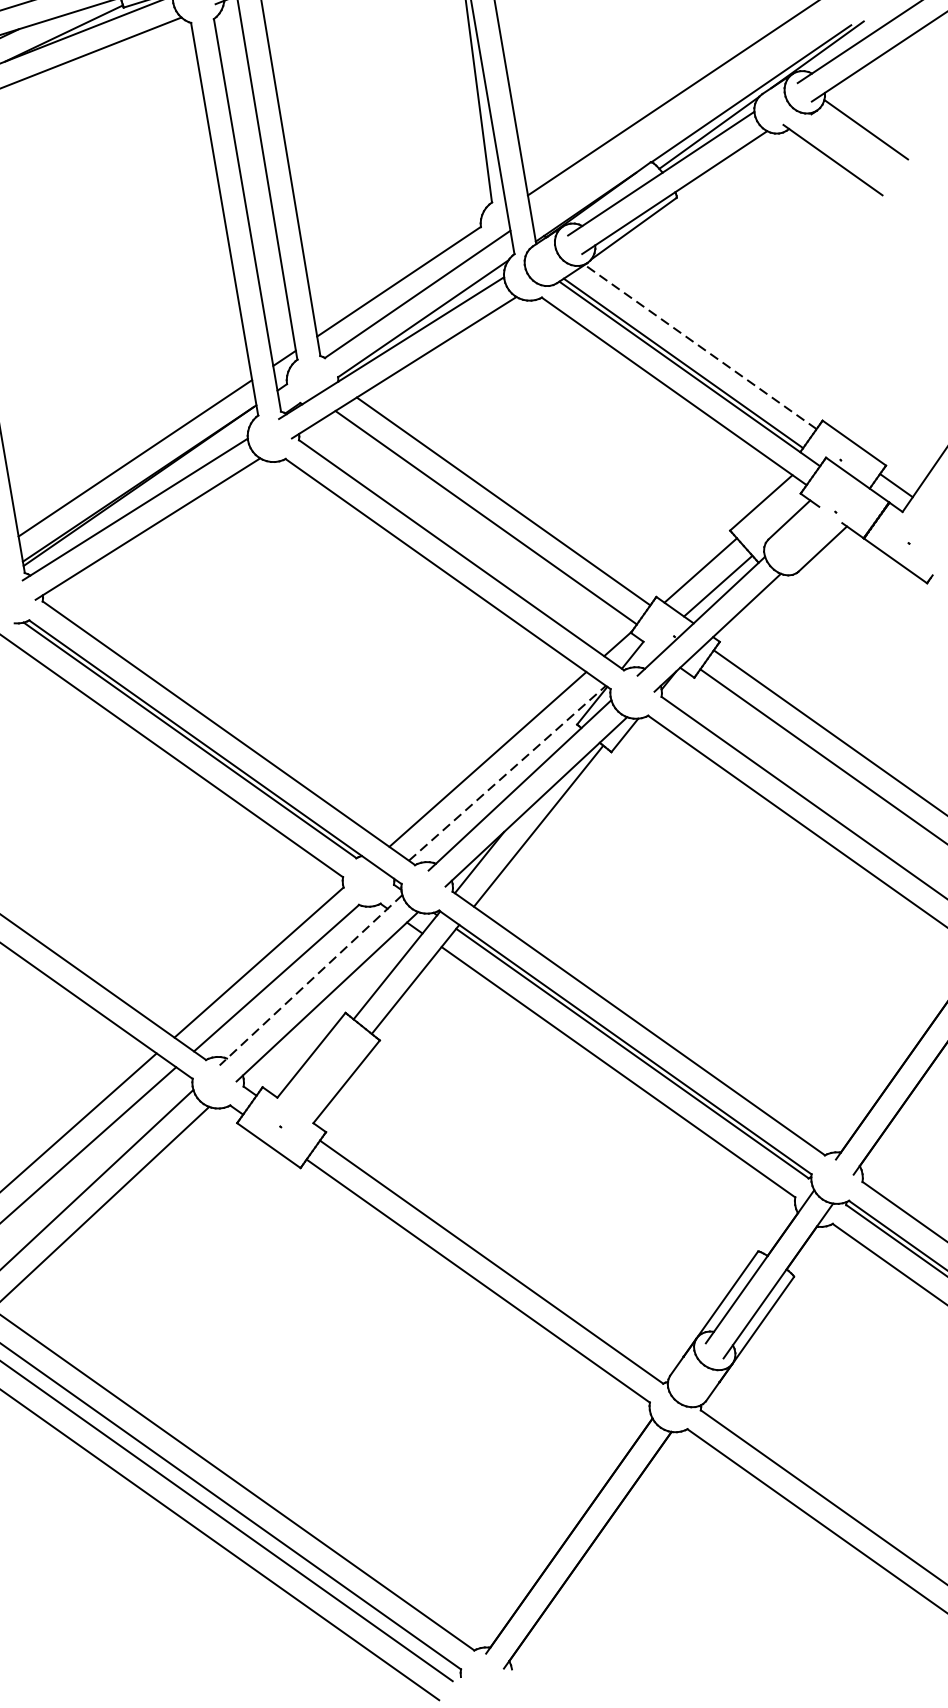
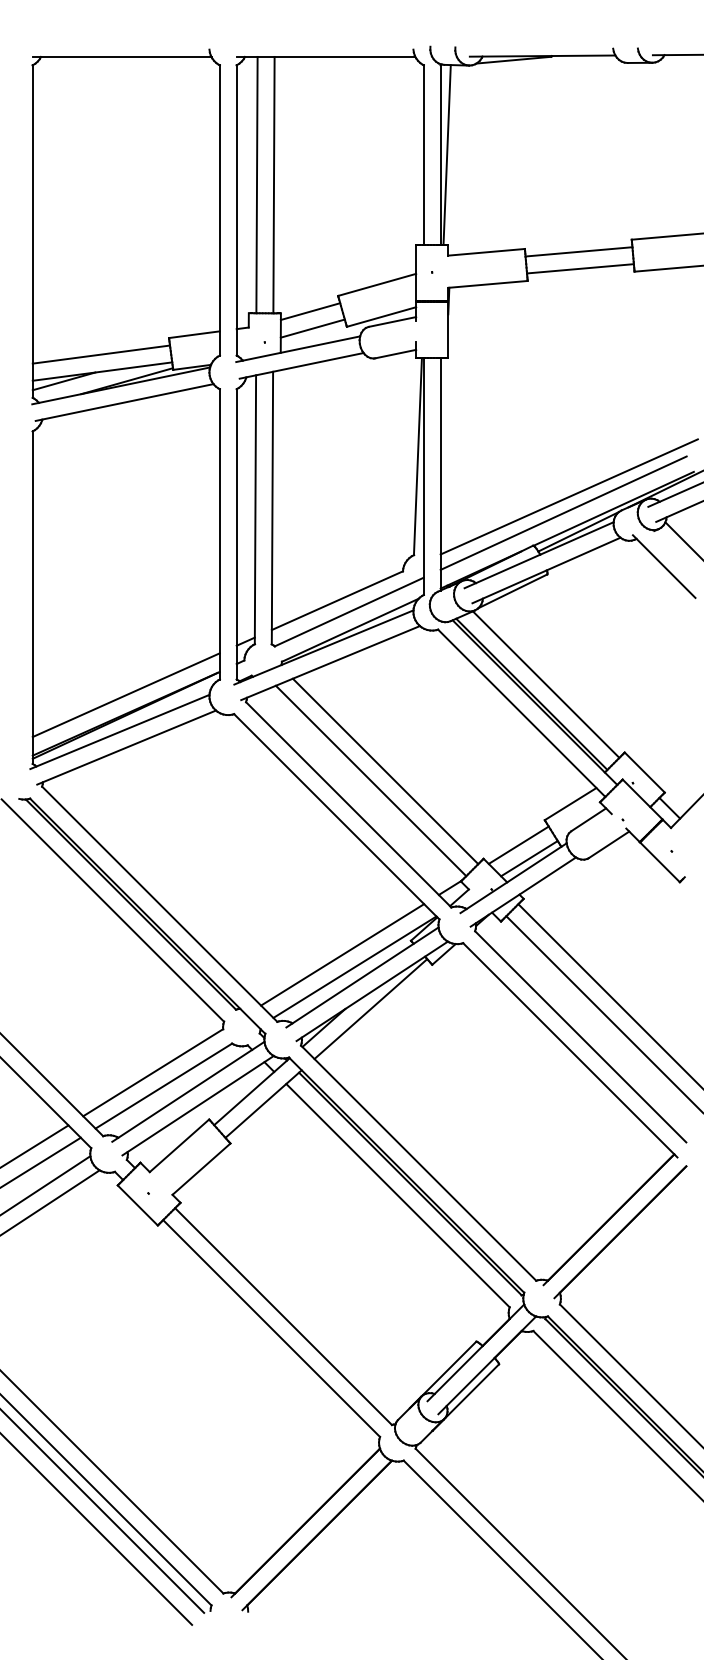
line: (684, 110) -> (563, 512), added
line: (701, 346) -> (546, 684), dashed -> solid
line: (508, 772) -> (355, 966), dashed -> solid
line: (309, 981) -> (187, 1092), dashed -> solid

